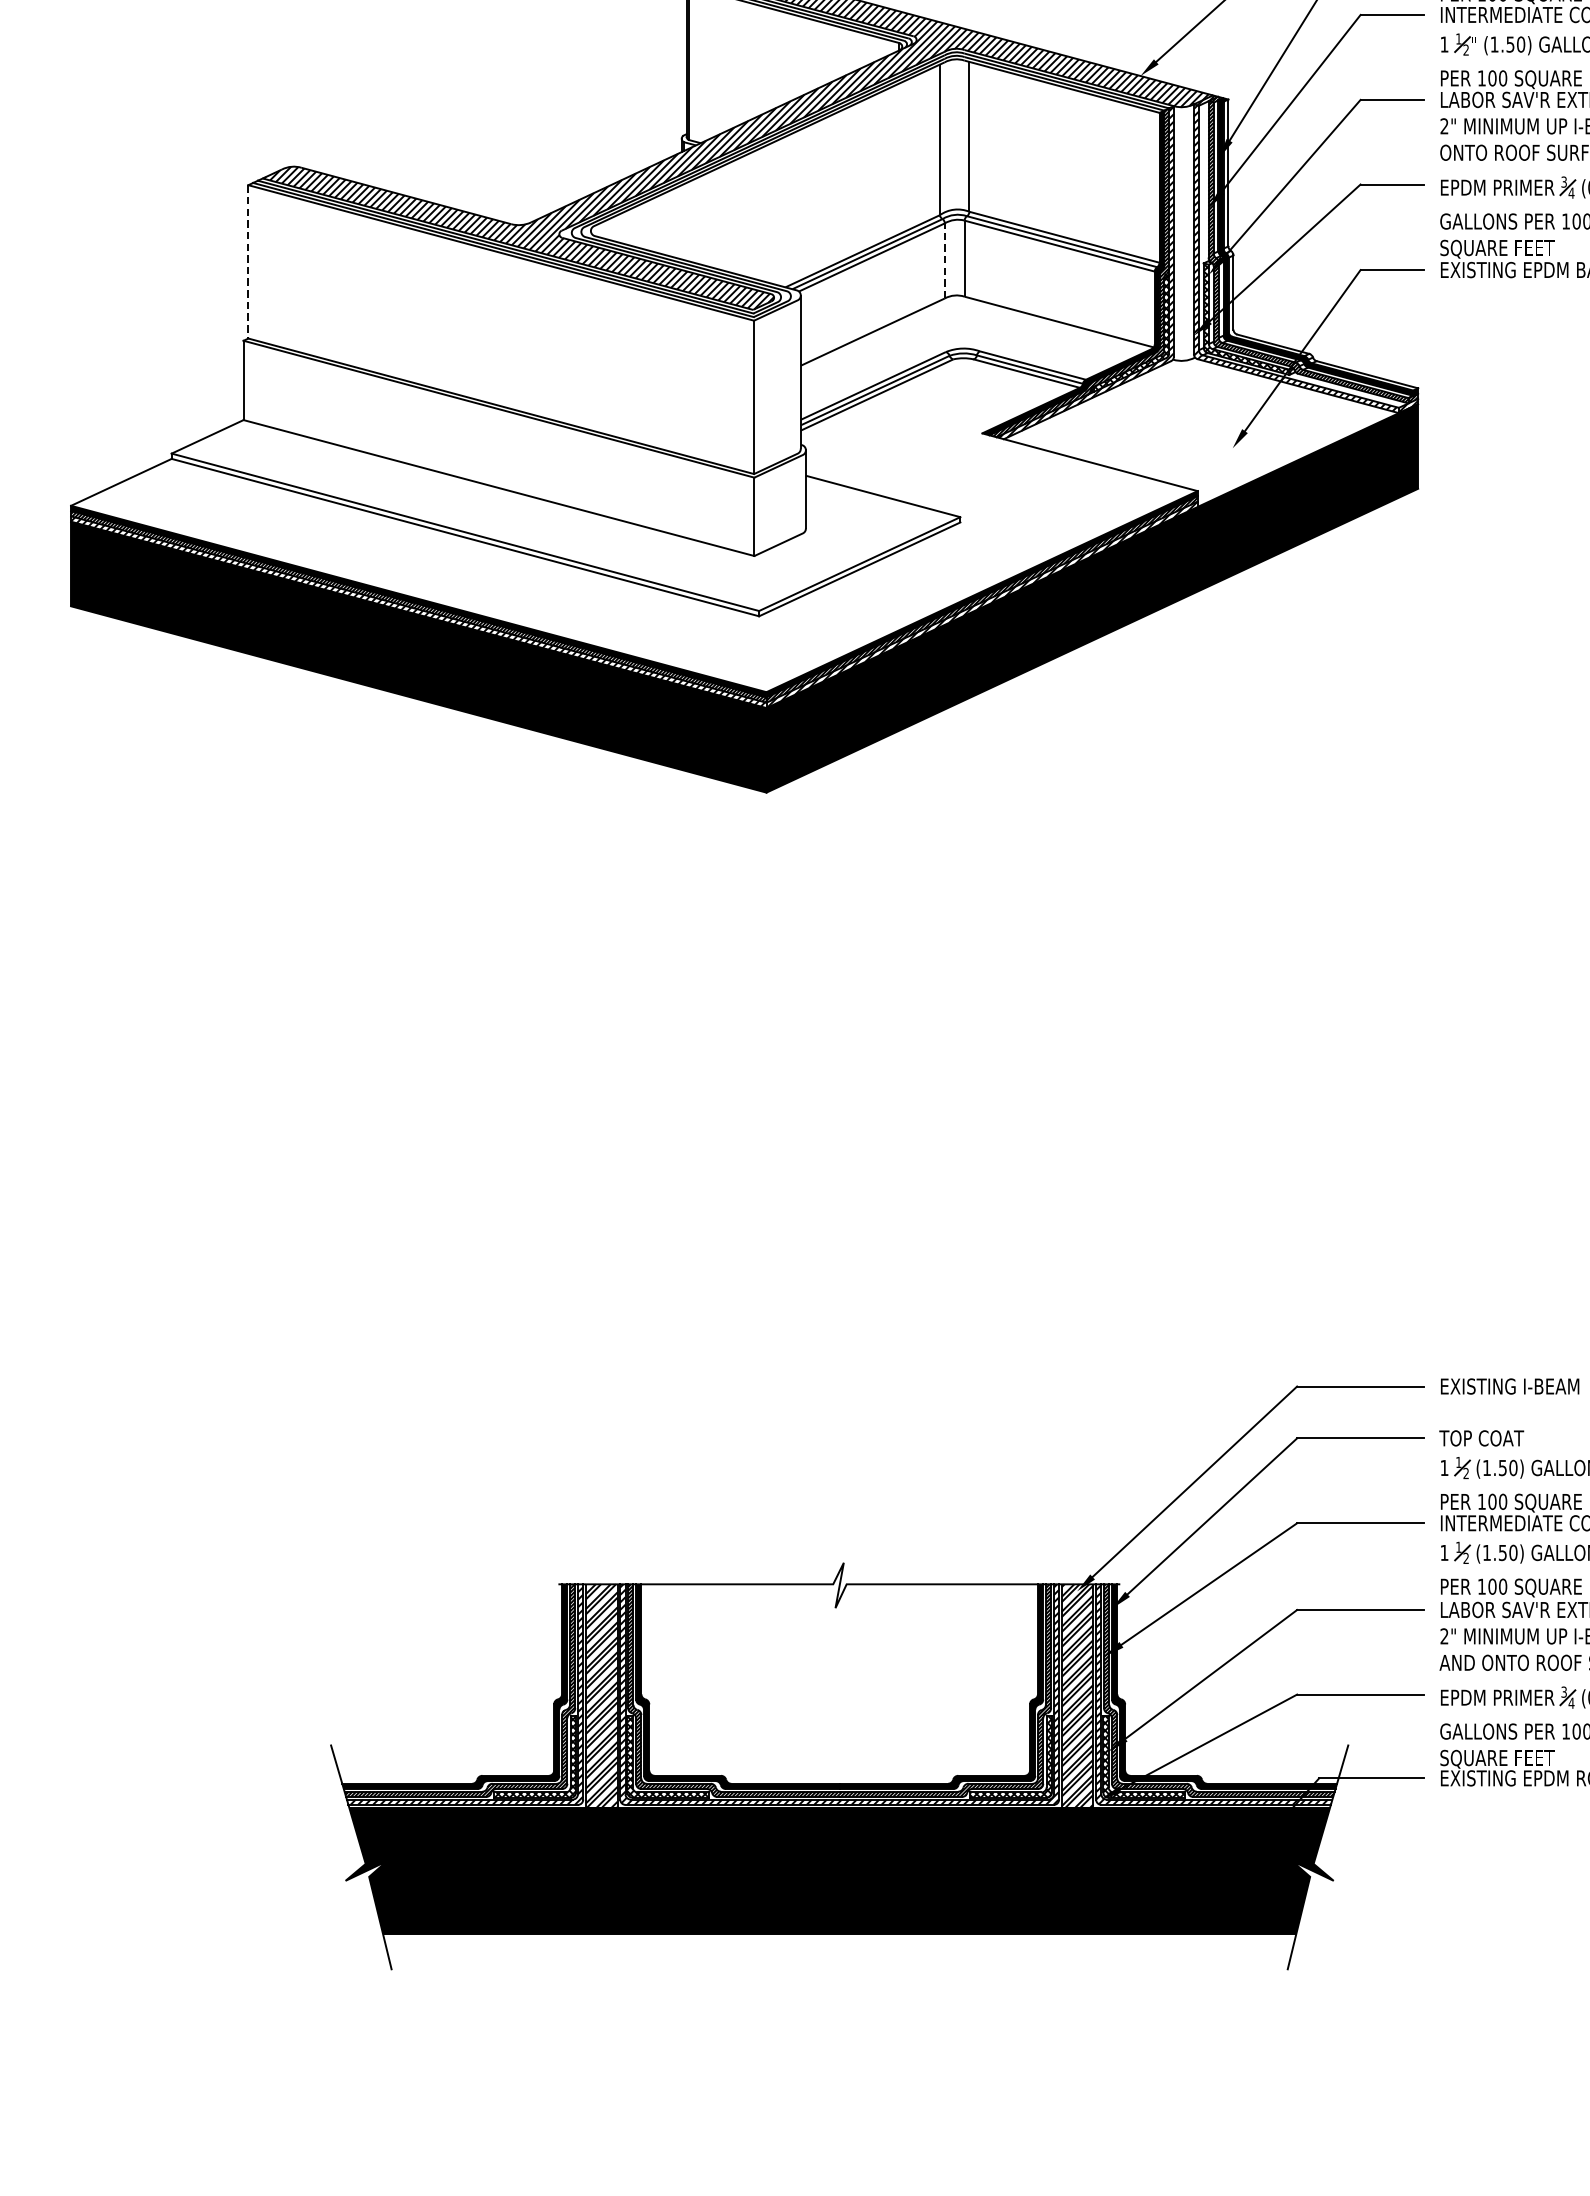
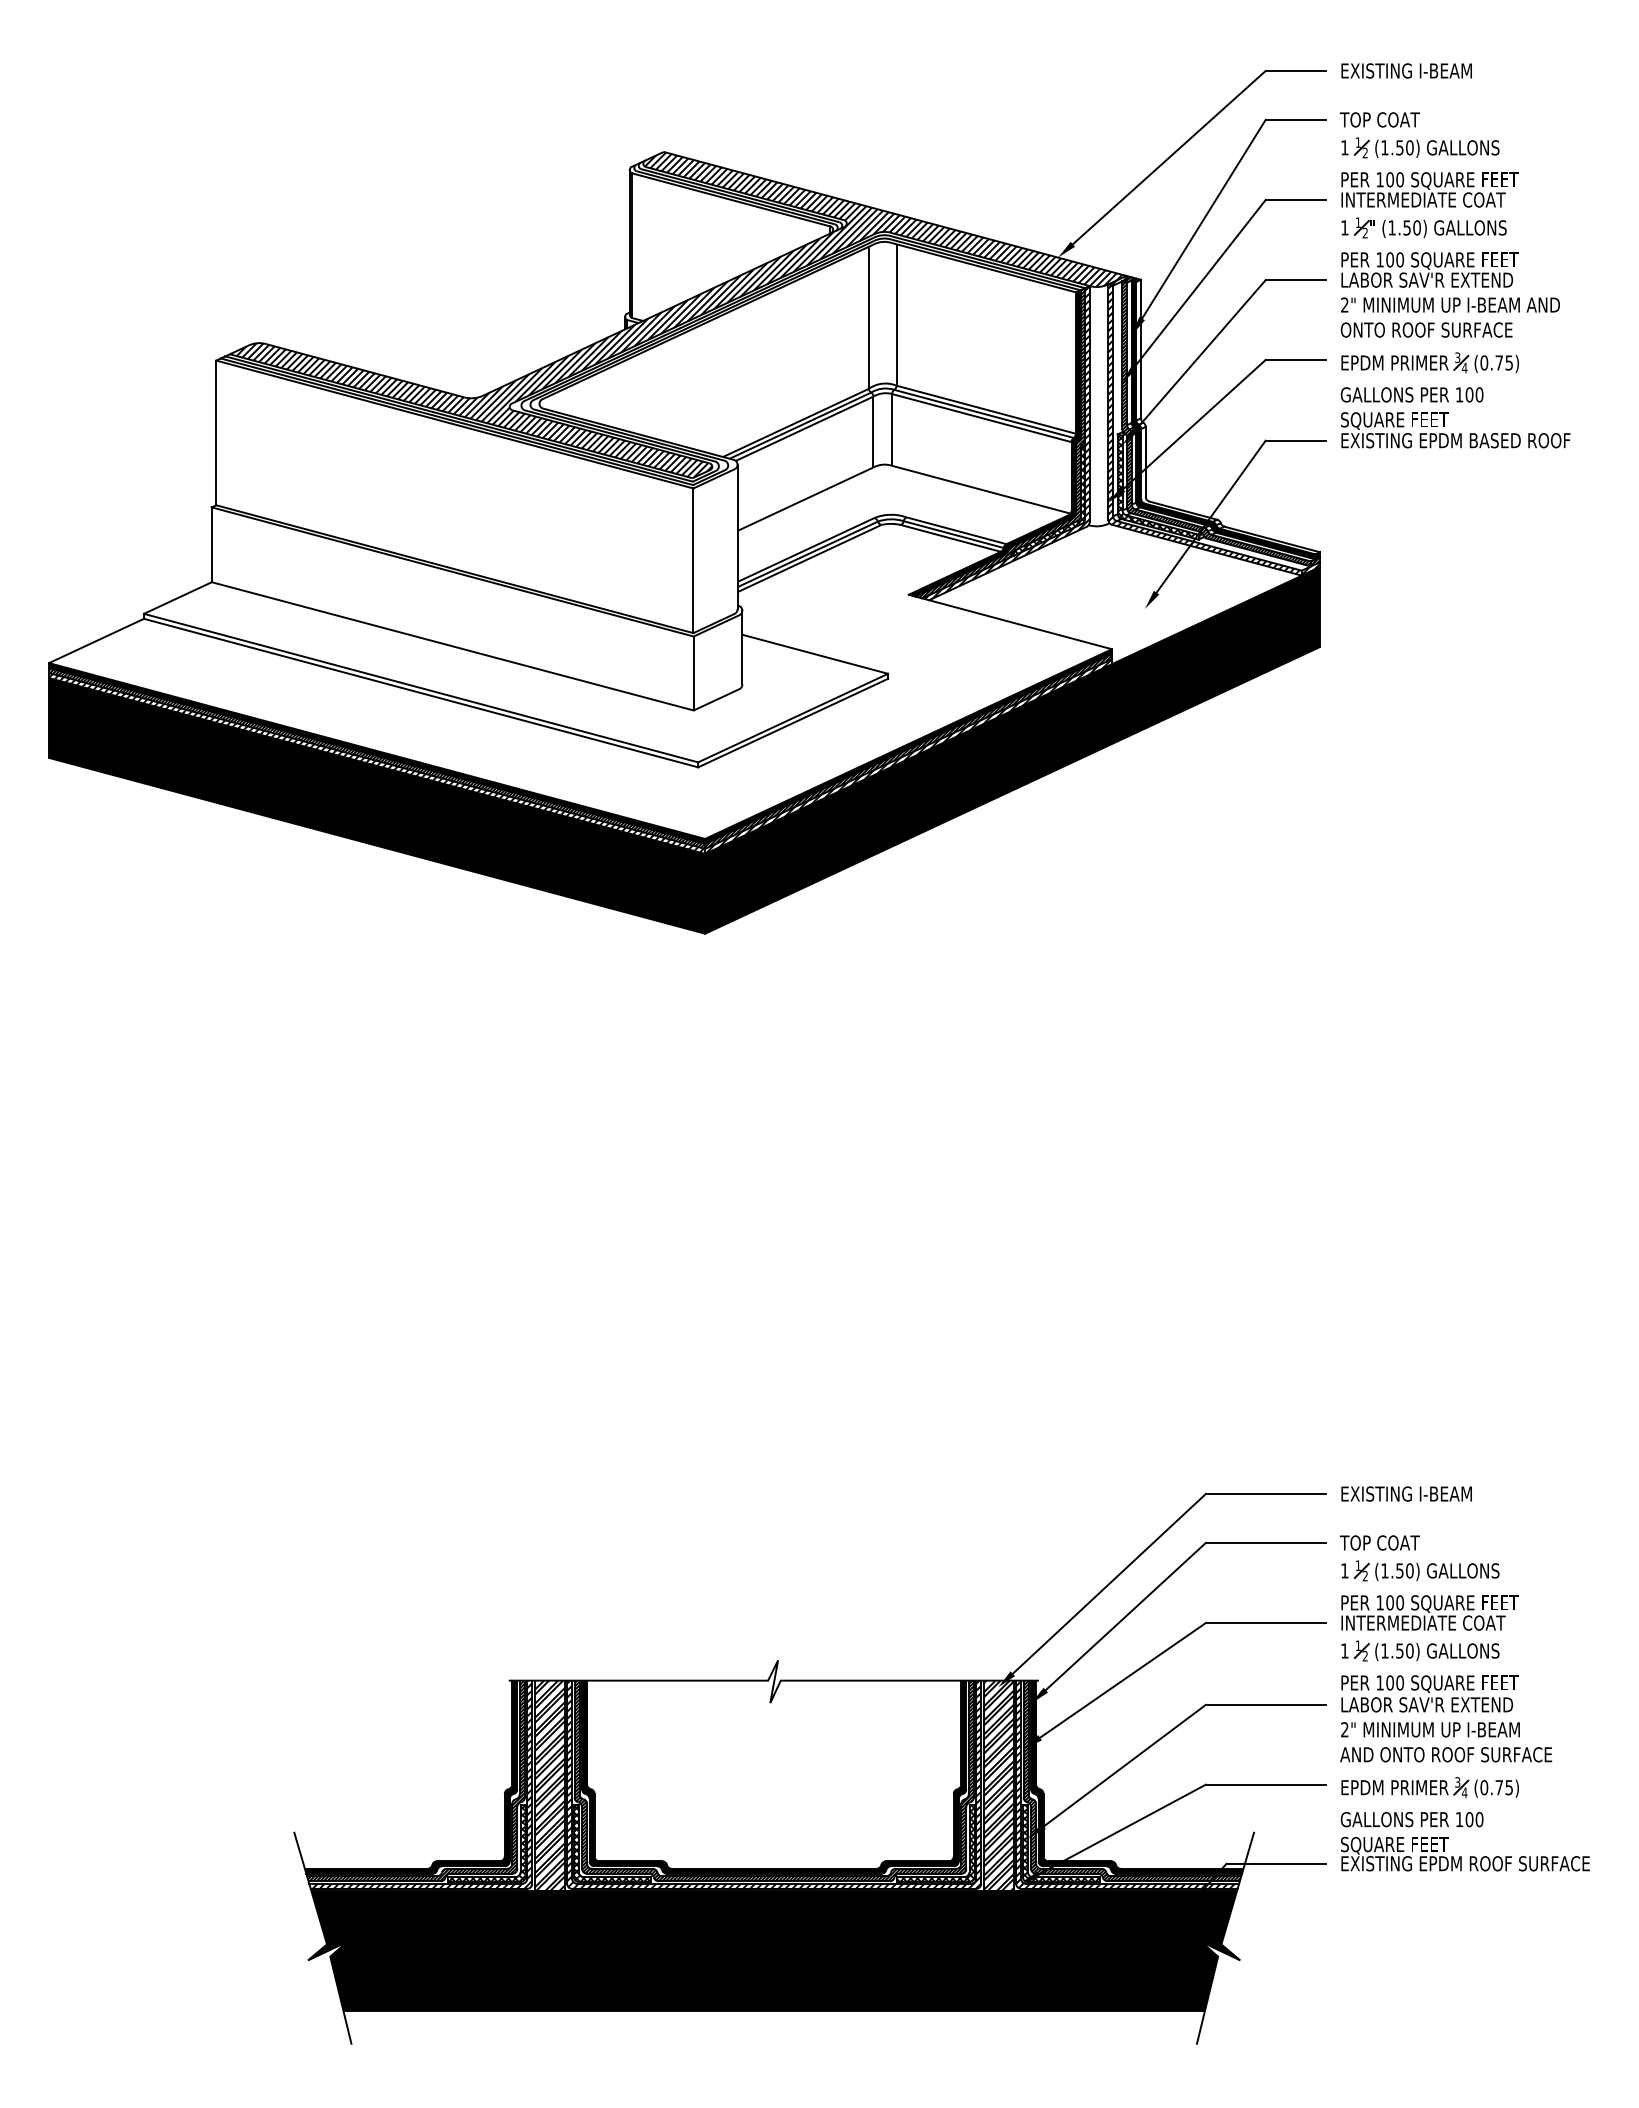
line: (944, 260) -> (873, 431), dashed -> solid
line: (248, 262) -> (216, 433), dashed -> solid

